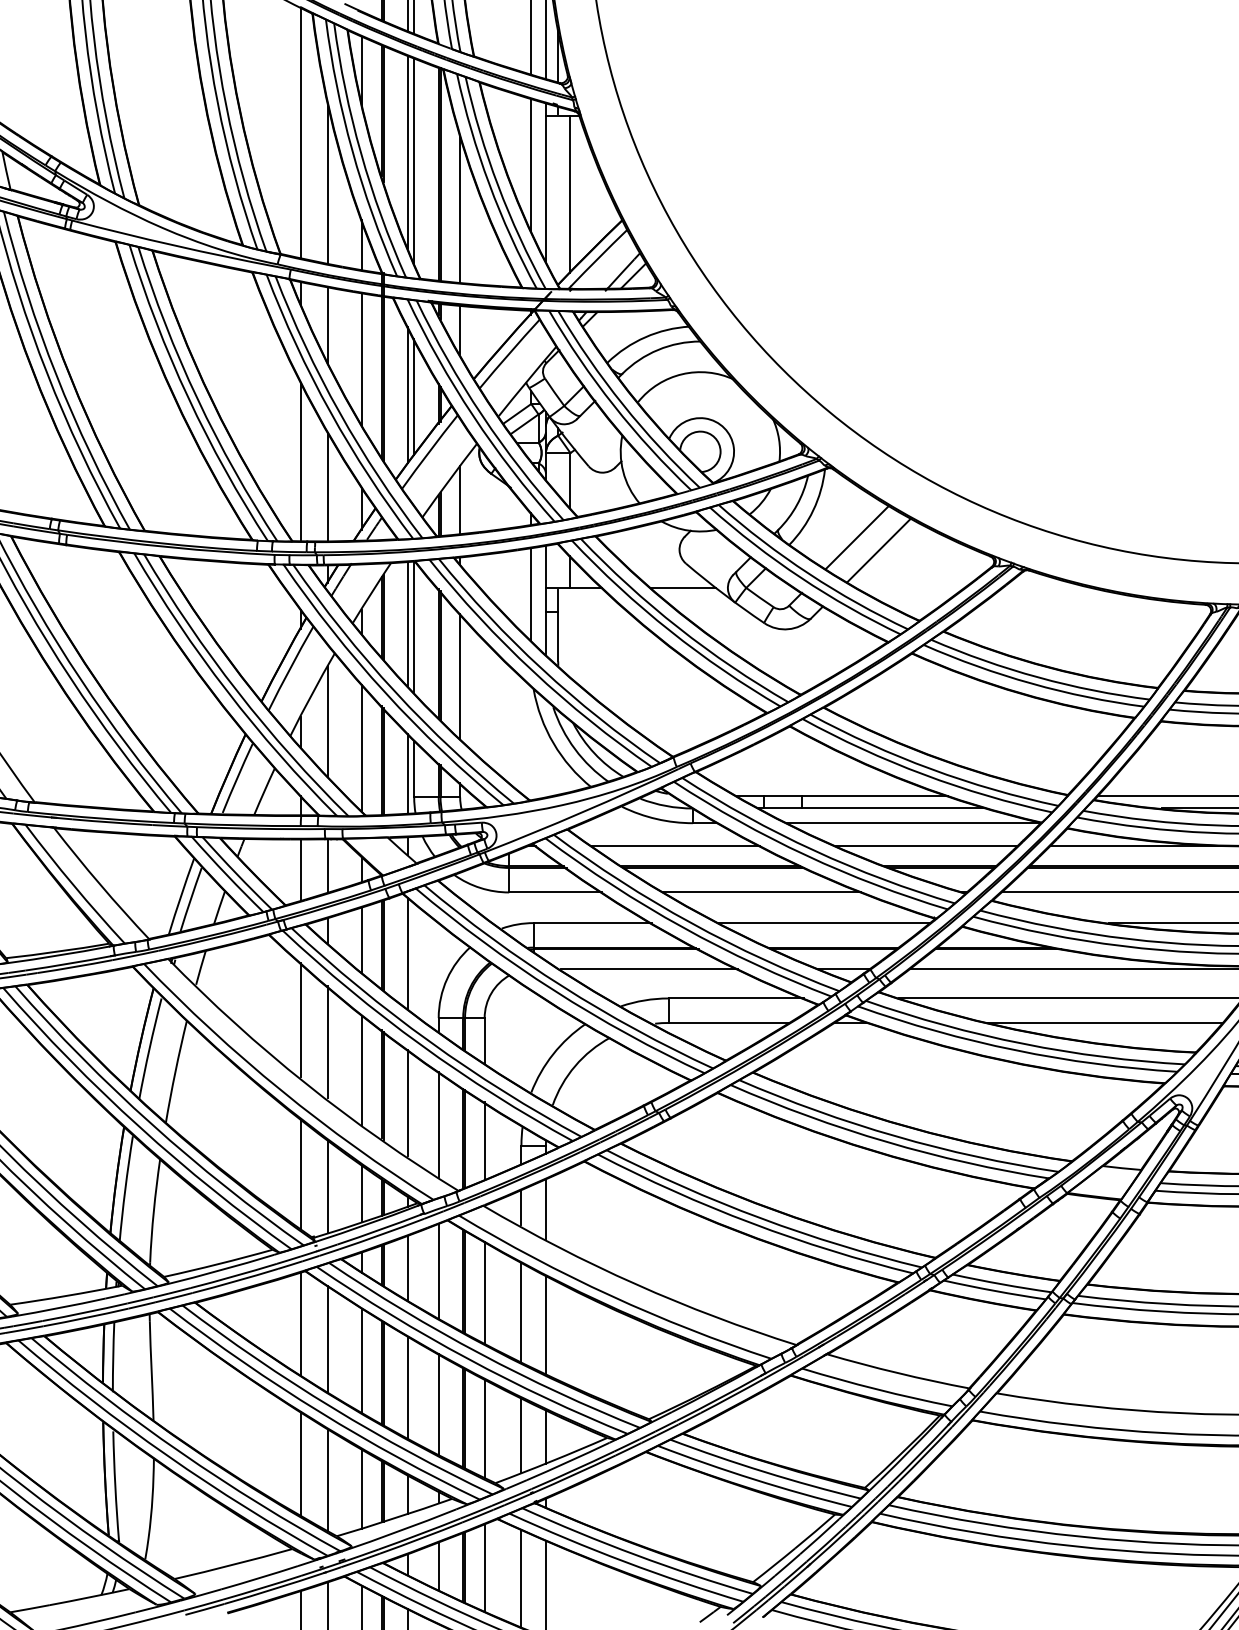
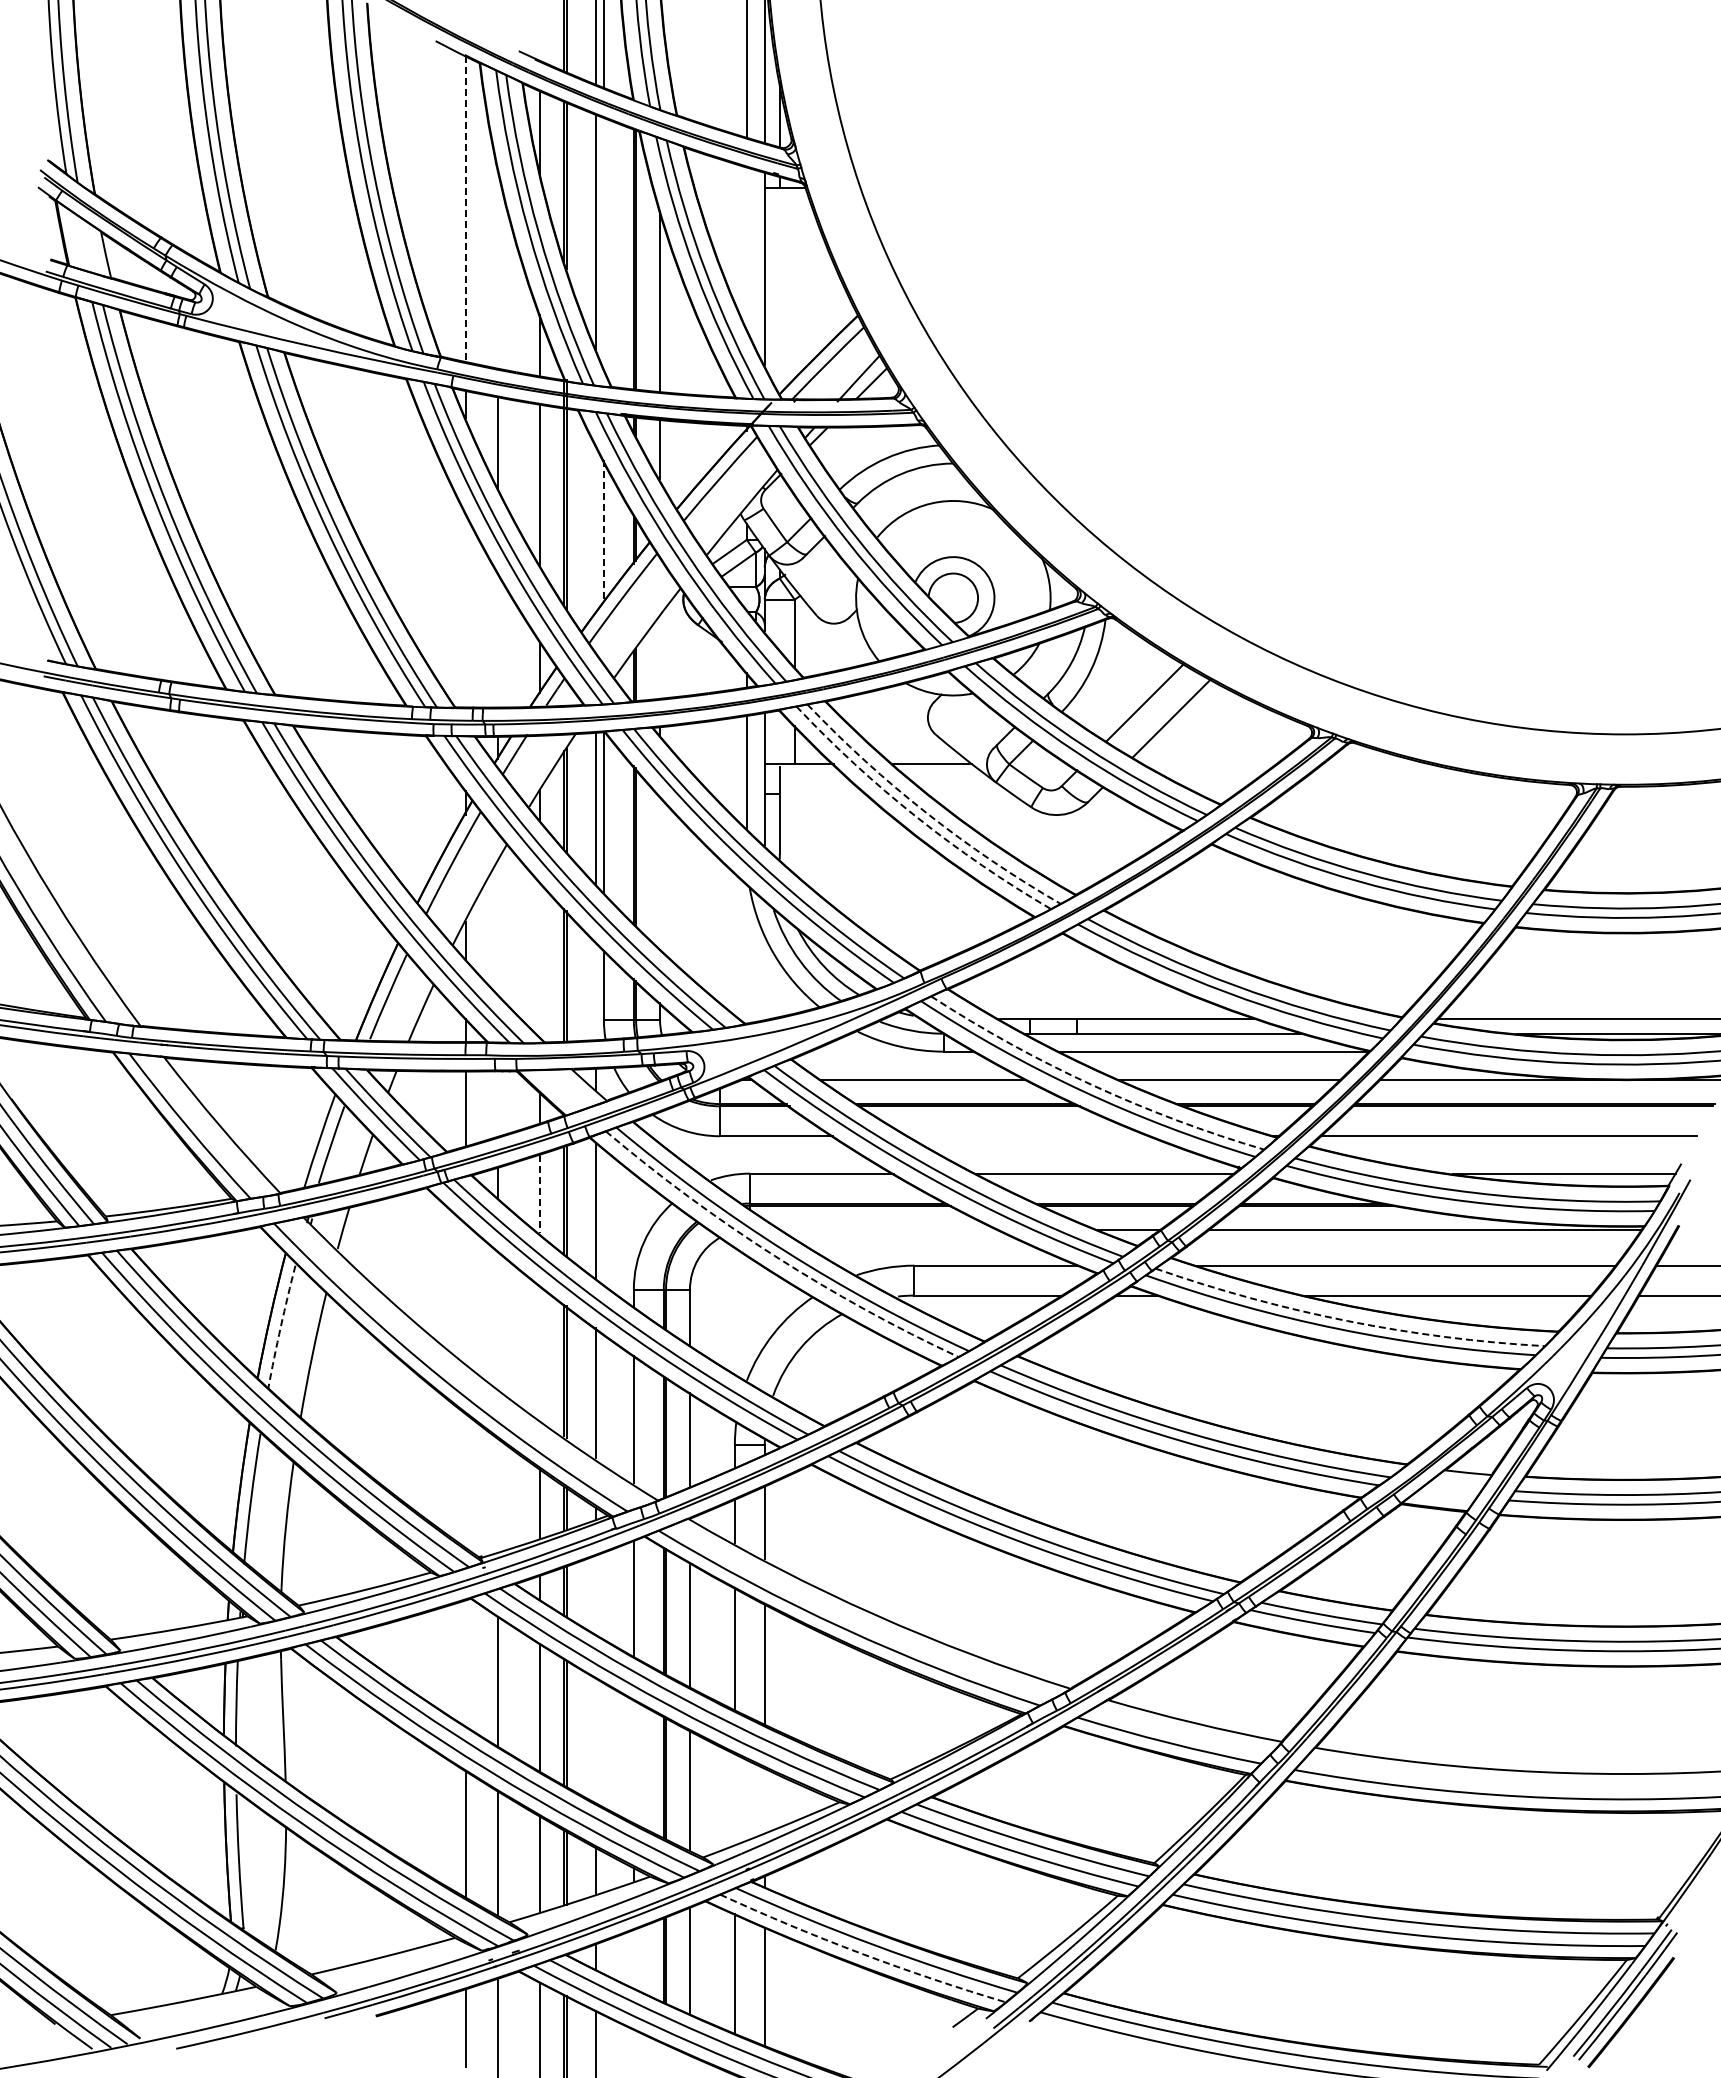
line: (300, 133) -> (465, 209), solid -> dashed
line: (413, 160) -> (603, 242), removed
line: (530, 165) -> (746, 248), removed
line: (327, 183) -> (498, 270), removed
line: (570, 194) -> (794, 283), removed
line: (408, 394) -> (596, 528), removed
line: (413, 397) -> (603, 531), solid -> dashed
line: (300, 461) -> (465, 610), removed
line: (327, 486) -> (498, 640), removed
line: (460, 499) -> (660, 656), removed
arc: (678, 628) -> (926, 813), solid -> dashed
arc: (670, 631) -> (916, 817), solid -> dashed
line: (460, 676) -> (660, 872), removed
line: (327, 720) -> (498, 926), removed
line: (362, 747) -> (540, 959), removed
line: (408, 773) -> (596, 991), removed
arc: (814, 850) -> (1092, 1085), solid -> dashed
line: (327, 865) -> (498, 1103), removed
line: (761, 892) -> (1028, 1136), removed
line: (362, 940) -> (540, 1194), solid -> dashed
line: (648, 968) -> (890, 1229), removed
arc: (553, 990) -> (774, 1255), solid -> dashed
line: (300, 1019) -> (465, 1291), removed
line: (327, 1041) -> (498, 1318), removed
arc: (1023, 1044) -> (1347, 1321), solid -> dashed
arc: (149, 1049) -> (280, 1327), solid -> dashed
line: (362, 1070) -> (540, 1353), removed
line: (300, 1174) -> (465, 1480), removed
line: (327, 1186) -> (498, 1495), removed
line: (408, 1268) -> (596, 1595), removed
line: (300, 1324) -> (465, 1663), removed
line: (408, 1387) -> (596, 1740), removed
line: (438, 1404) -> (633, 1761), removed
line: (521, 1435) -> (734, 1799), removed
line: (545, 1436) -> (764, 1800), removed
arc: (625, 1561) -> (861, 1953), solid -> dashed
line: (438, 1565) -> (633, 1958), removed

